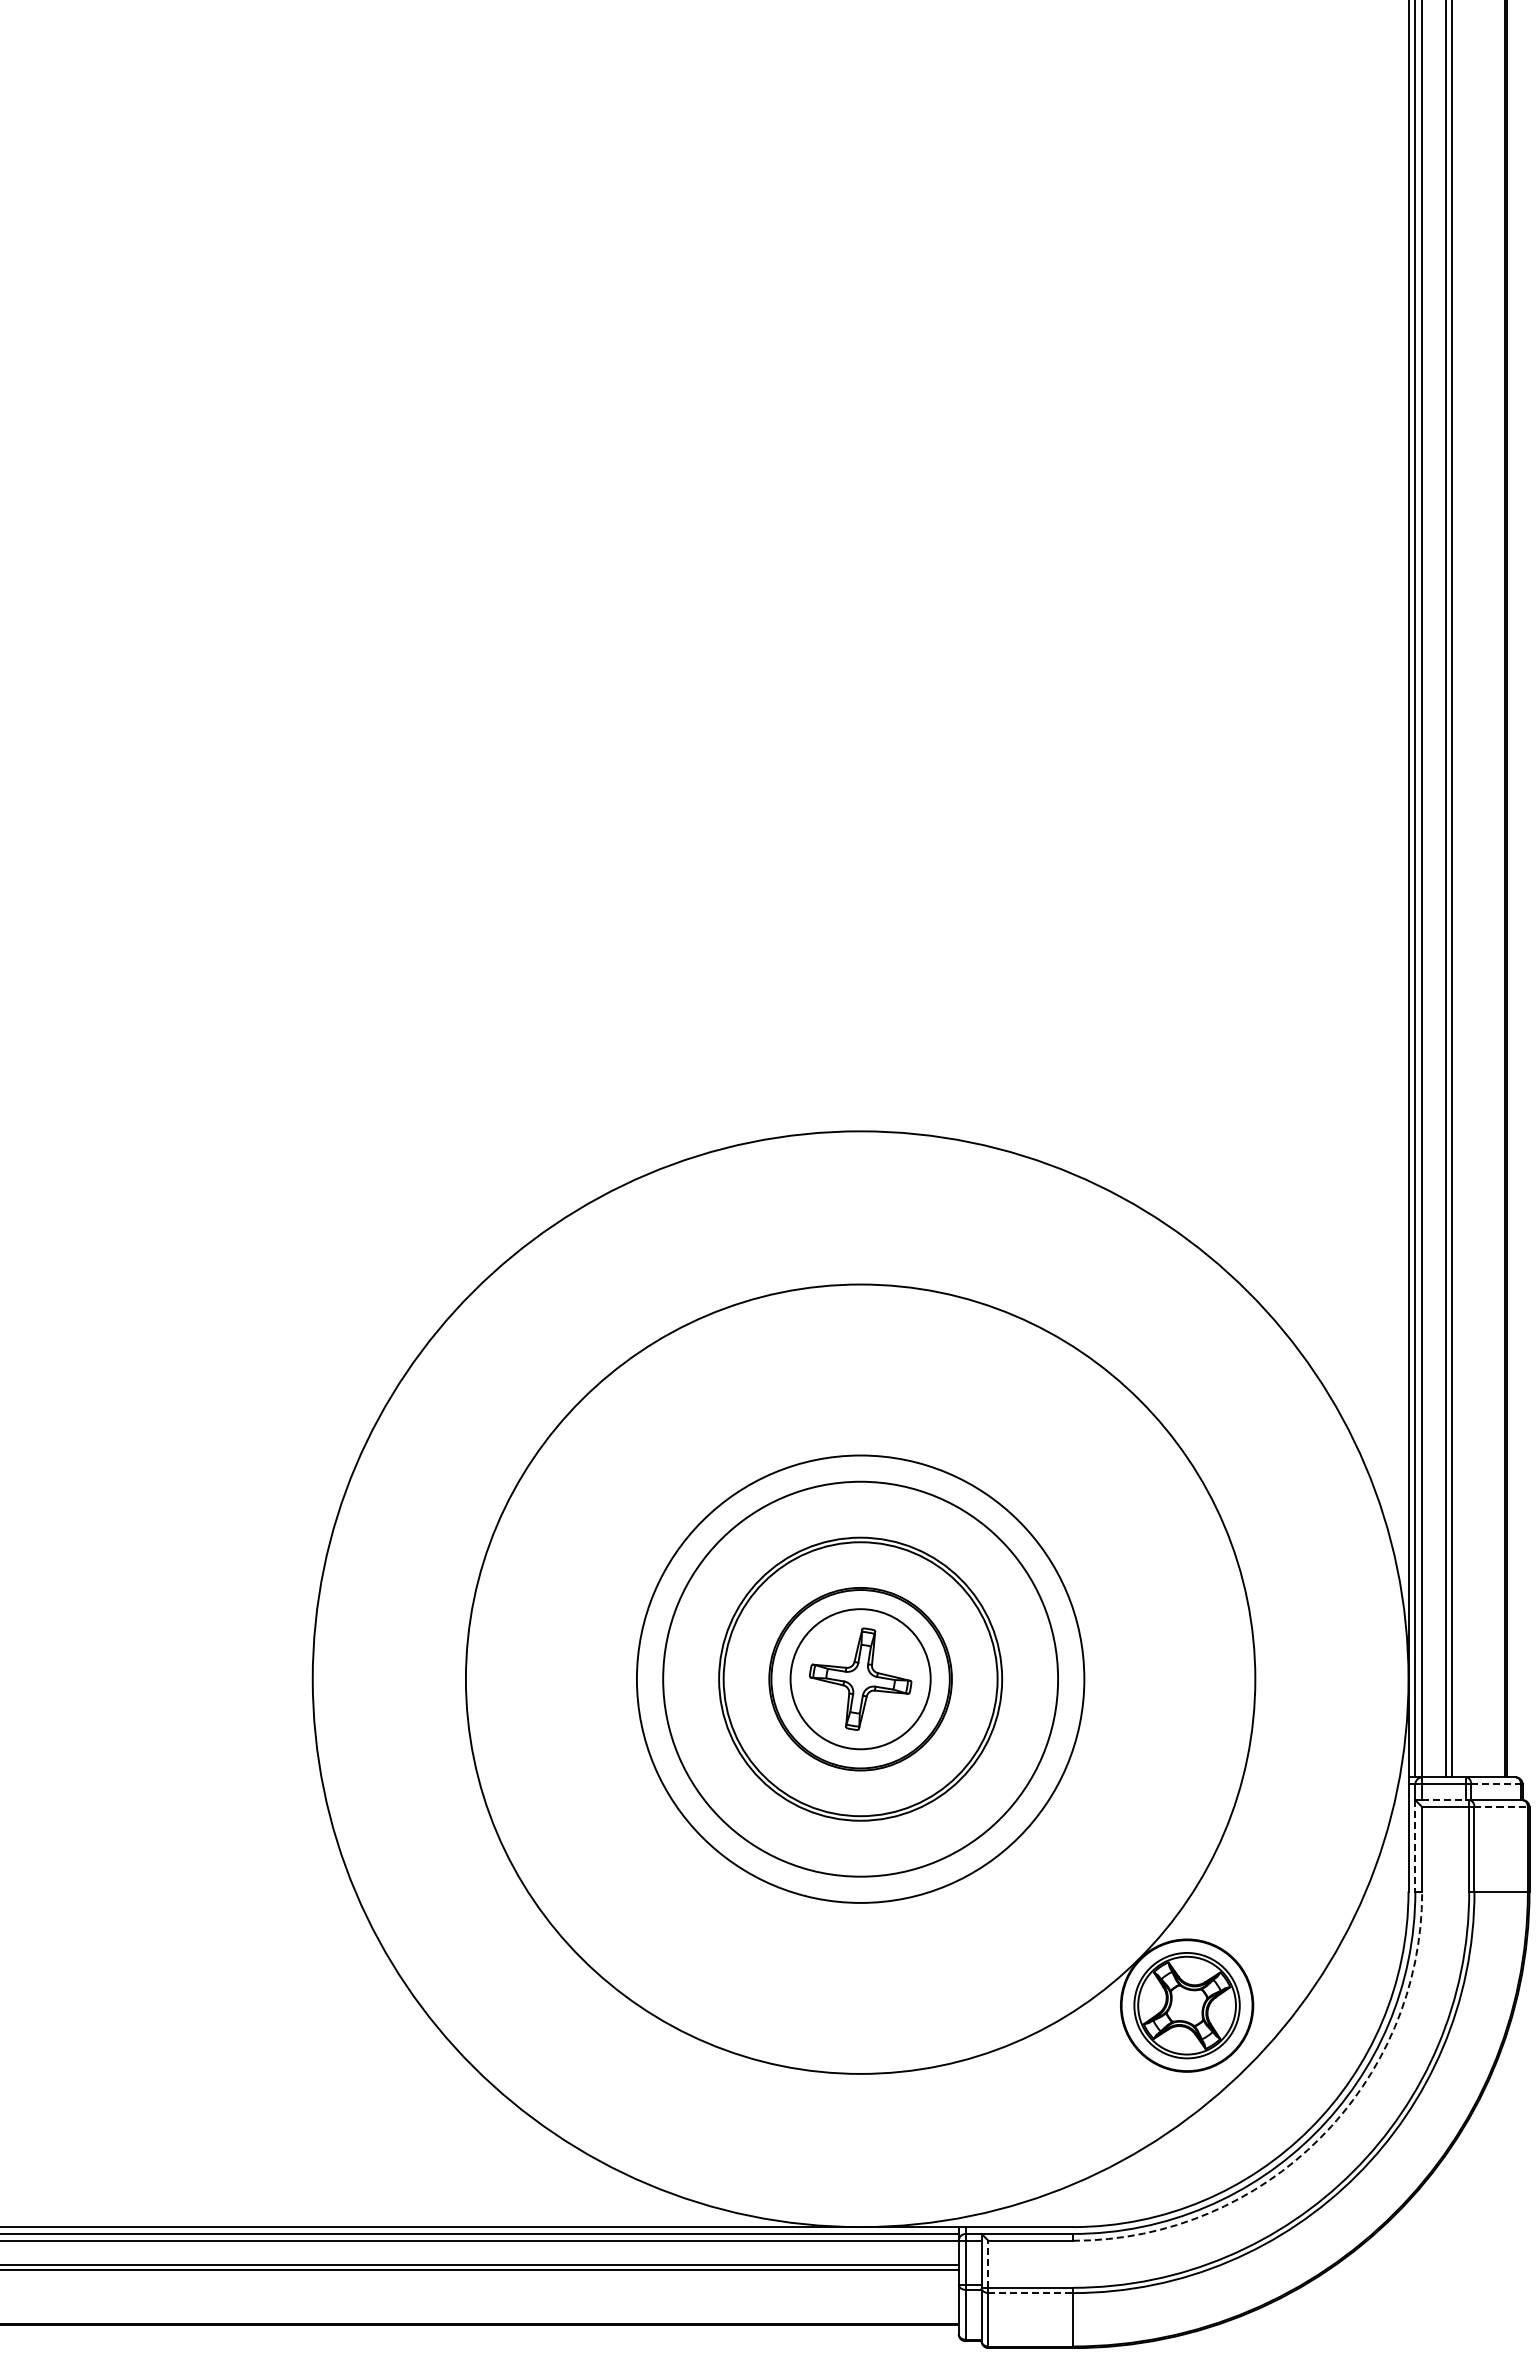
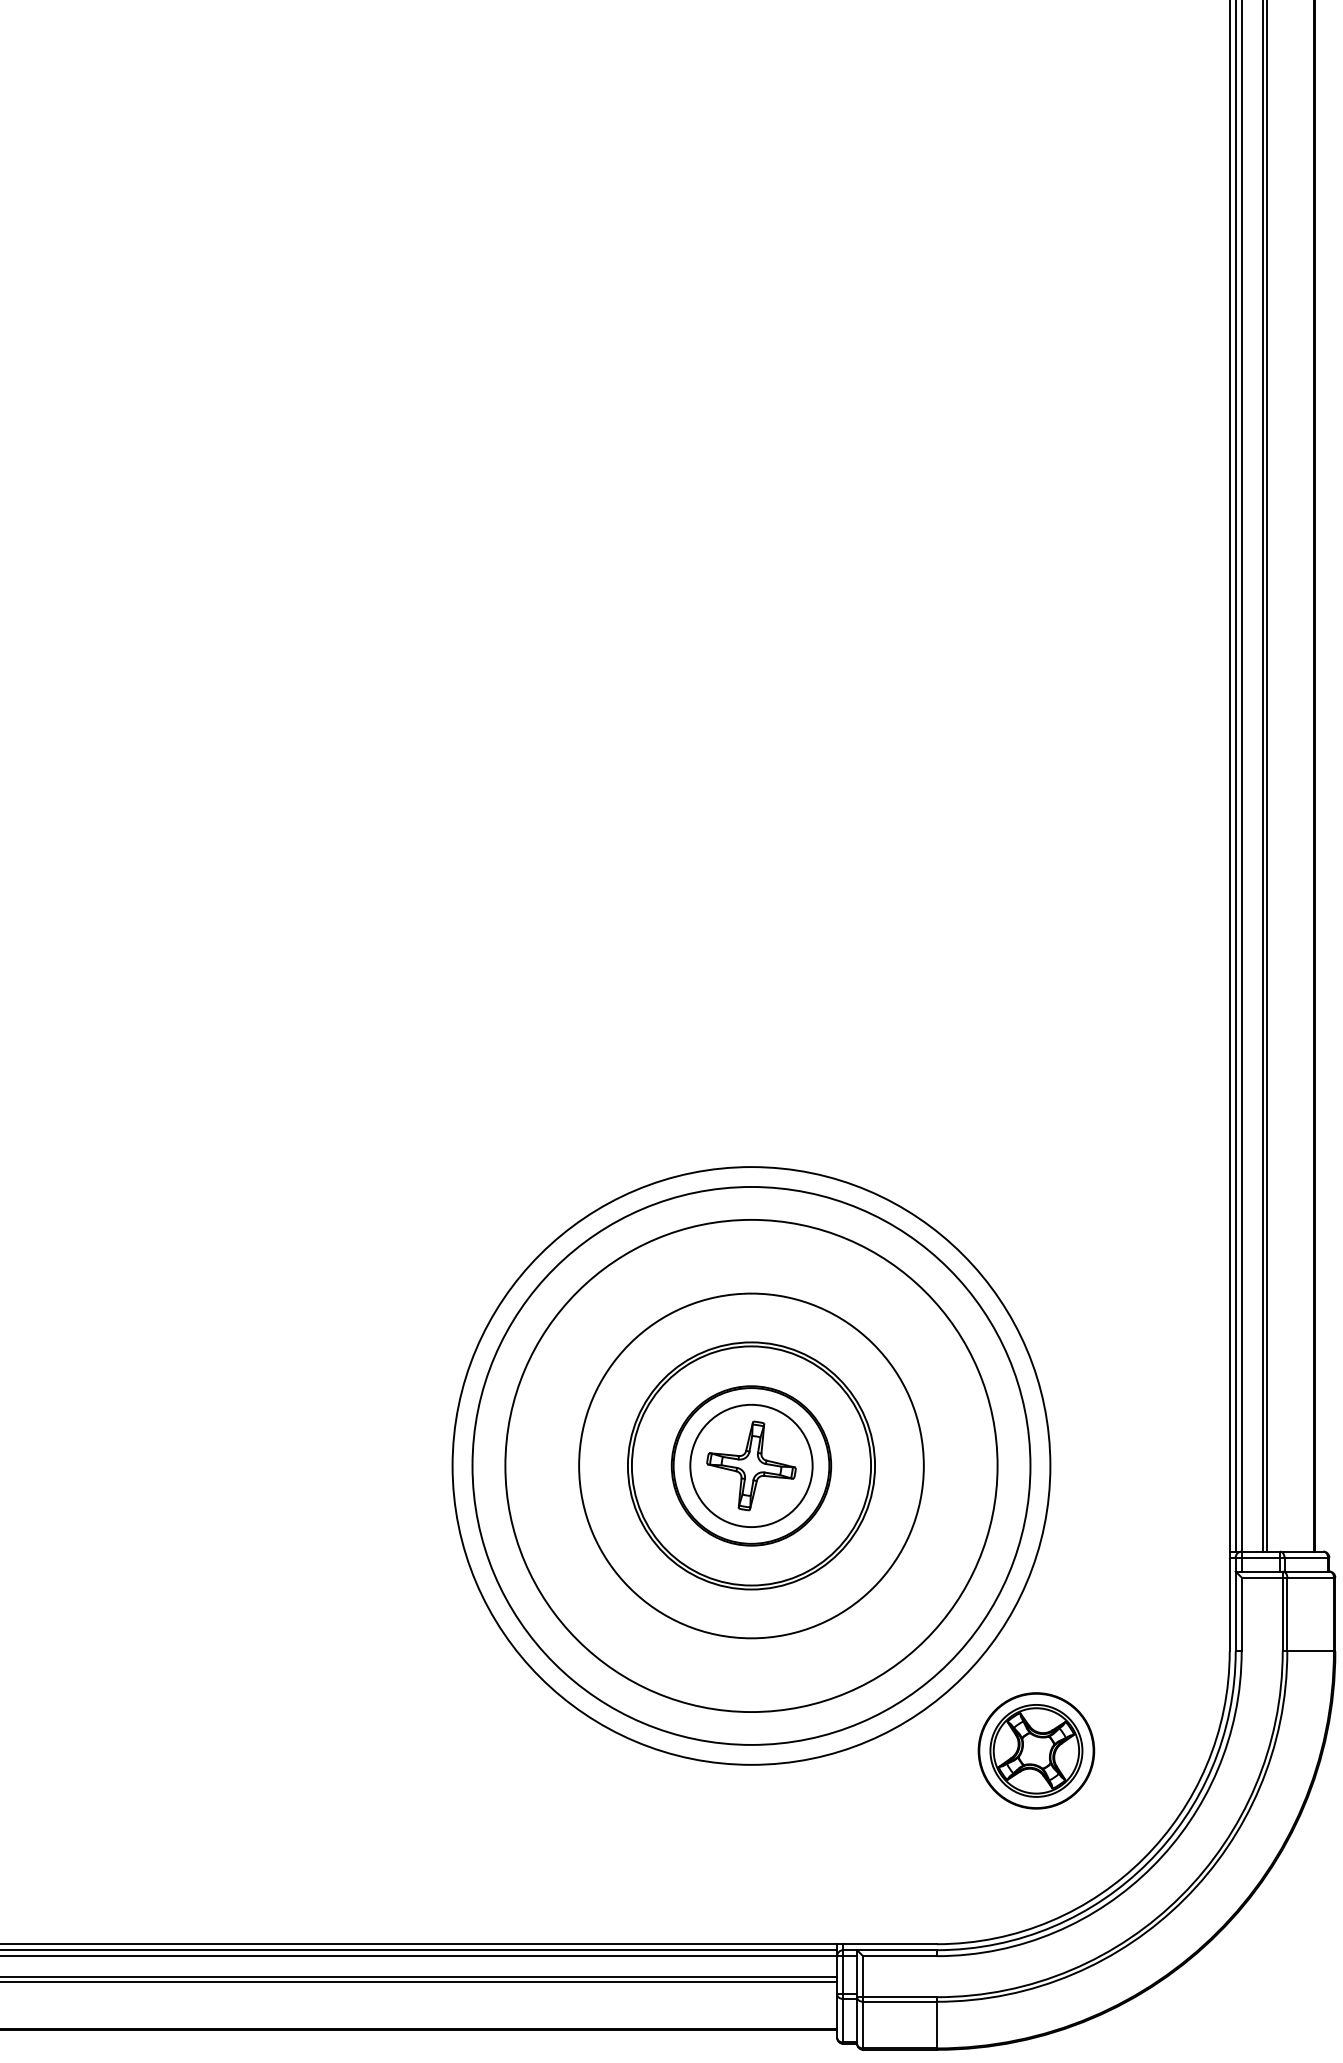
circle: (860, 1678) -> (751, 1465), size x0.62
circle: (860, 1678) -> (751, 1465), size x1.43
circle: (860, 1679) -> (751, 1466), size x0.71
line: (1496, 1784) -> (1306, 1557), dashed -> solid
line: (1444, 1800) -> (1261, 1571), dashed -> solid
line: (1501, 1807) -> (1310, 1577), dashed -> solid
line: (1415, 1845) -> (1235, 1611), dashed -> solid
arc: (1319, 2138) -> (1152, 1866), dashed -> solid
line: (988, 2264) -> (863, 1976), dashed -> solid
line: (1031, 2293) -> (900, 2002), dashed -> solid

